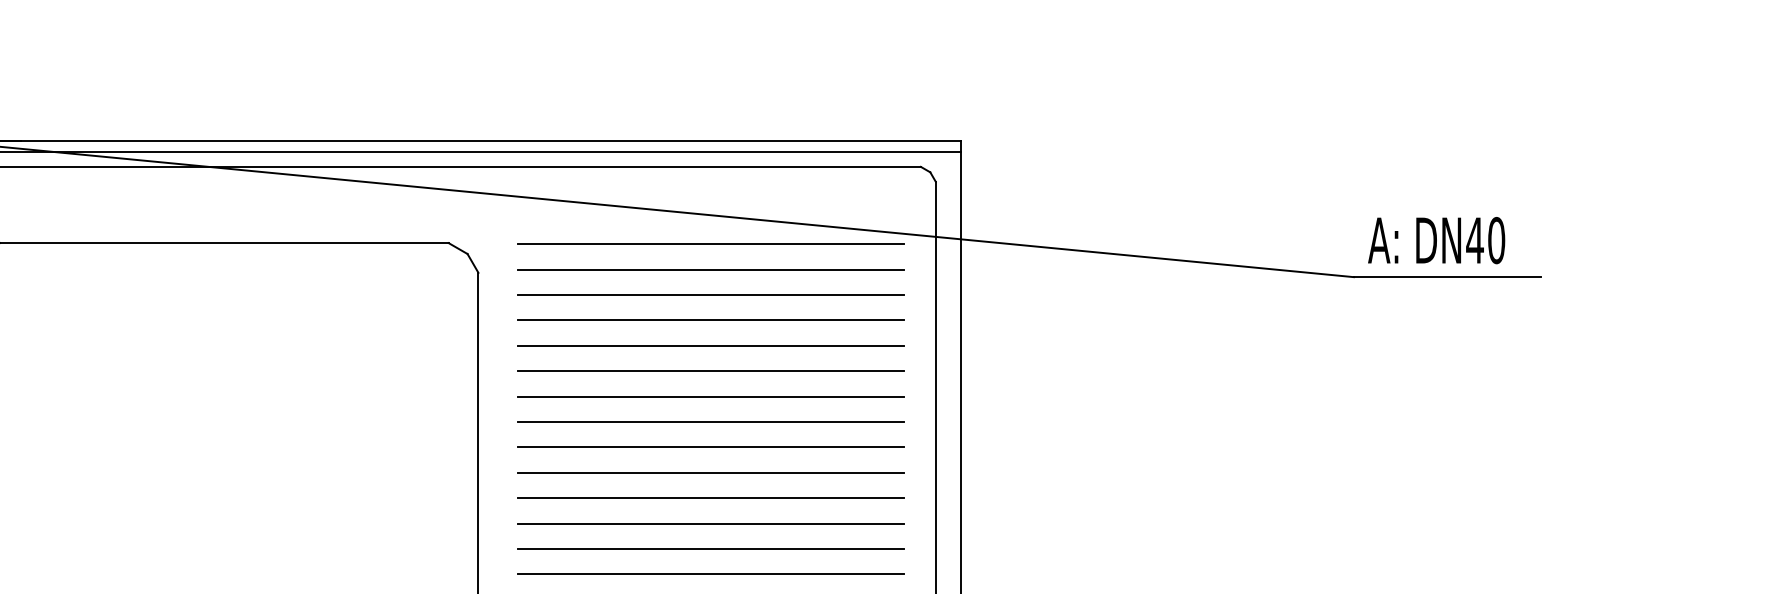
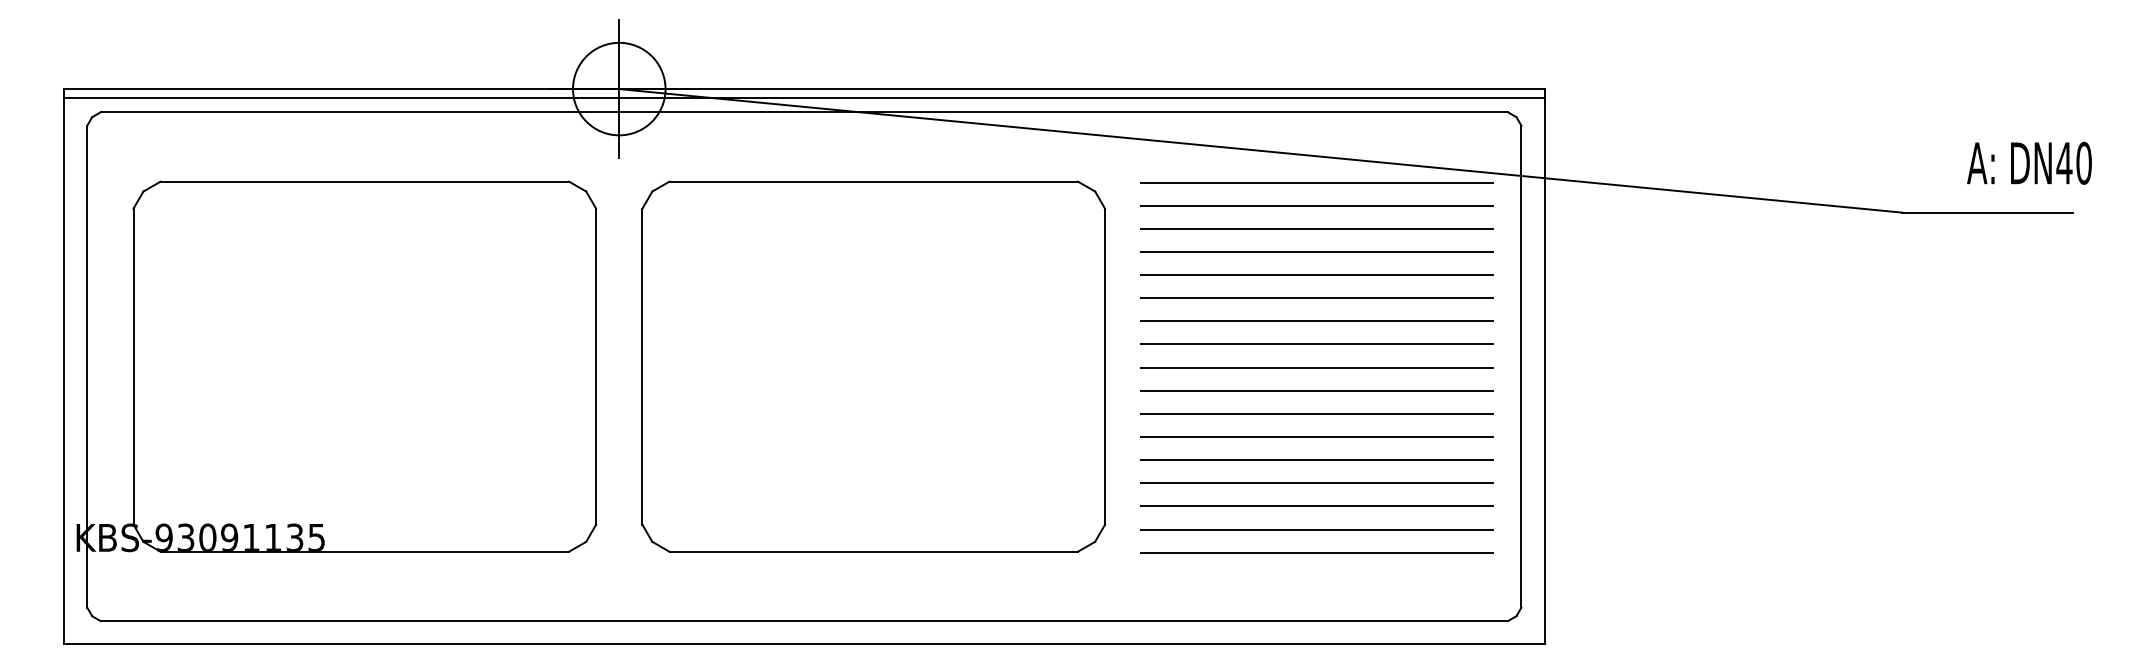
text: (1436, 239) -> (2029, 162), moved

